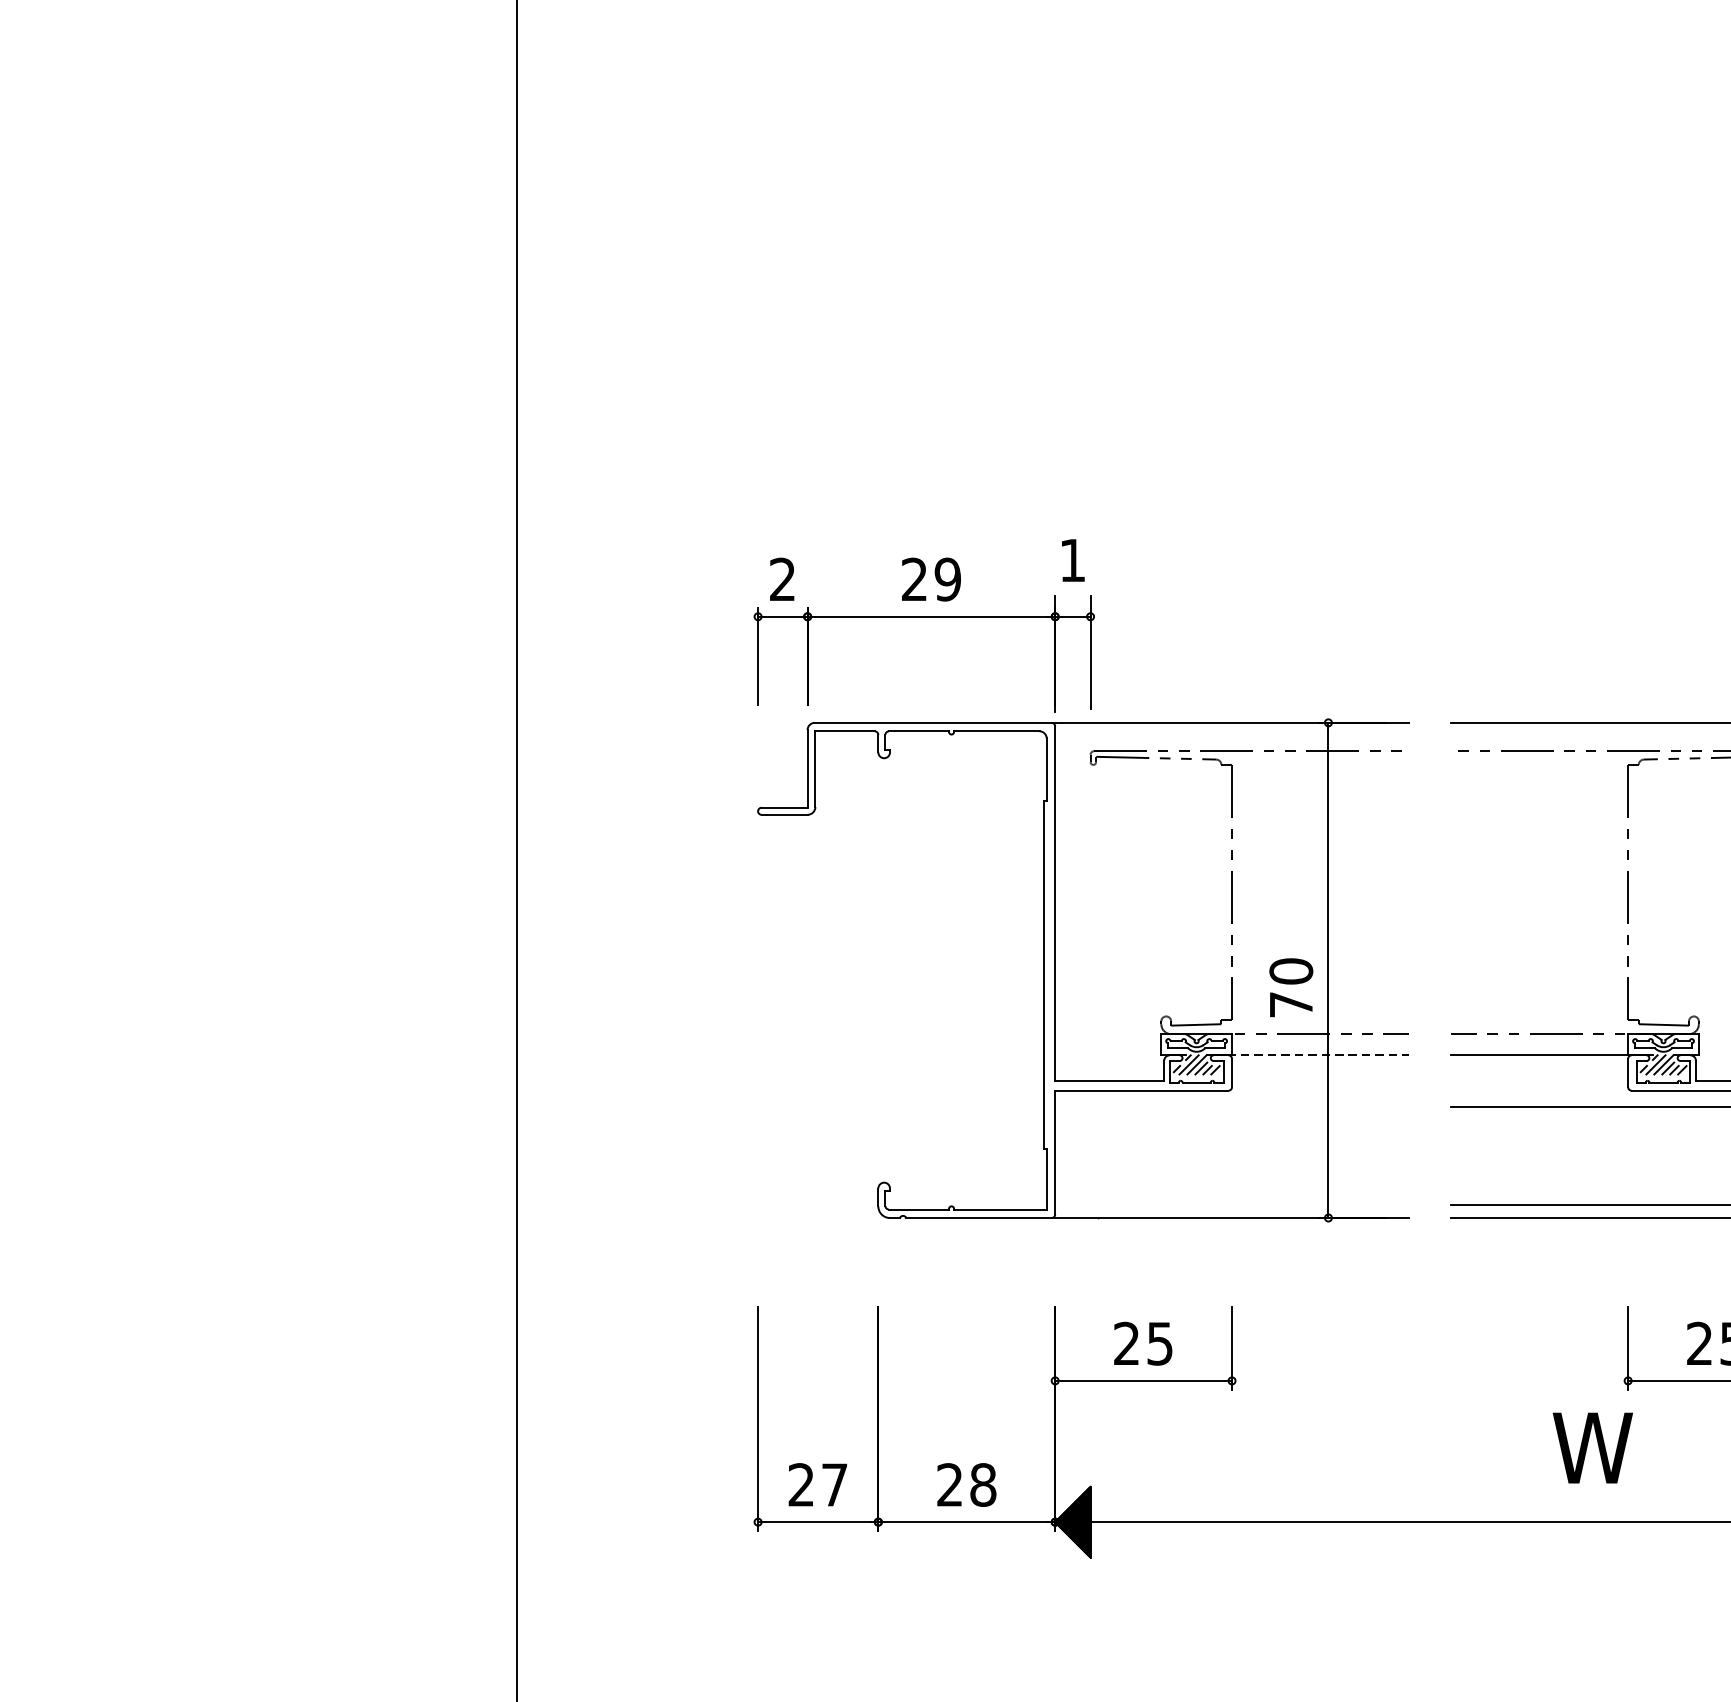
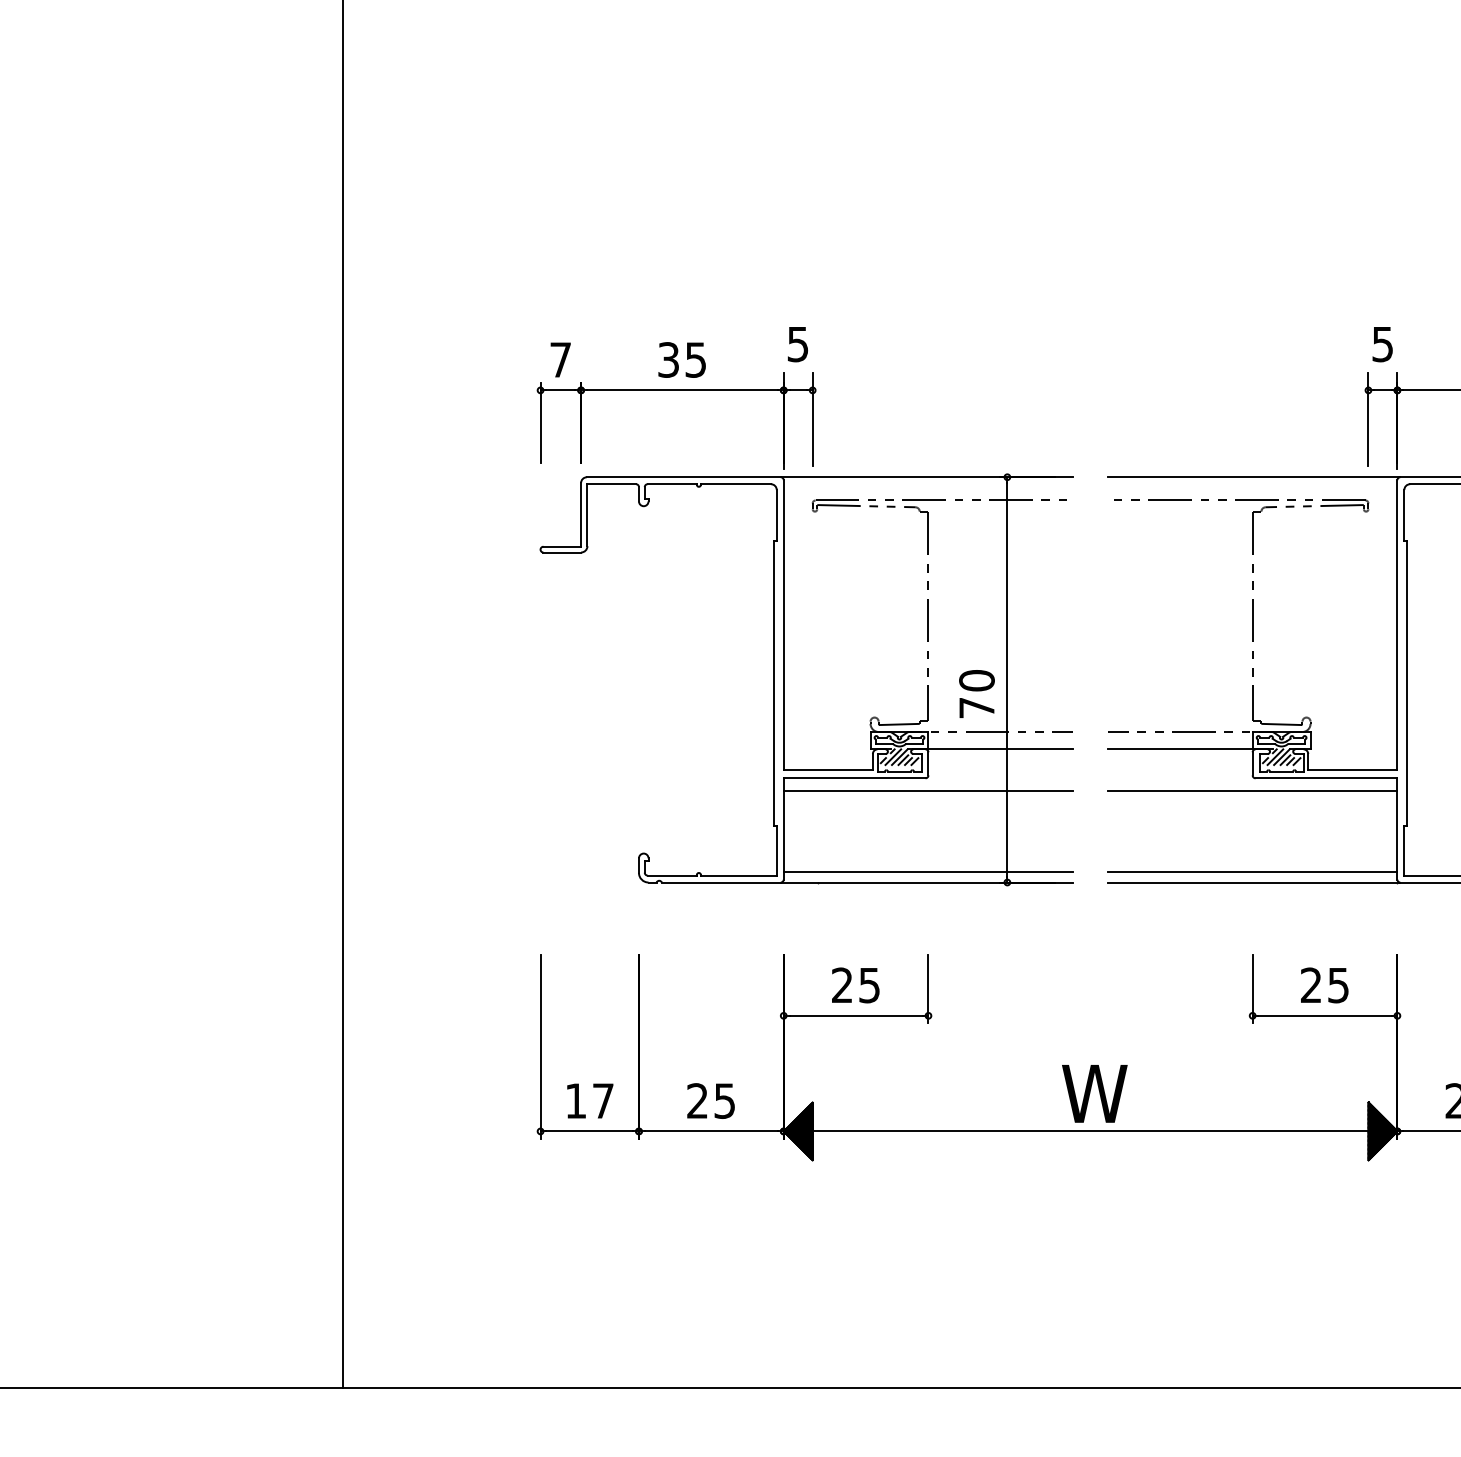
text: (1072, 560) -> (797, 344), 1 -> 5
text: (782, 578) -> (560, 359), 2 -> 7
text: (931, 578) -> (682, 359), 29 -> 35
line: (1318, 1055) -> (999, 749), dashed -> solid
line: (1232, 1106) -> (928, 791), added
line: (1232, 1205) -> (928, 872), added
text: (1592, 1447) -> (1094, 1093), moved
text: (800, 1484) -> (575, 1100), 27 -> 17
text: (982, 1484) -> (724, 1100), 28 -> 25

